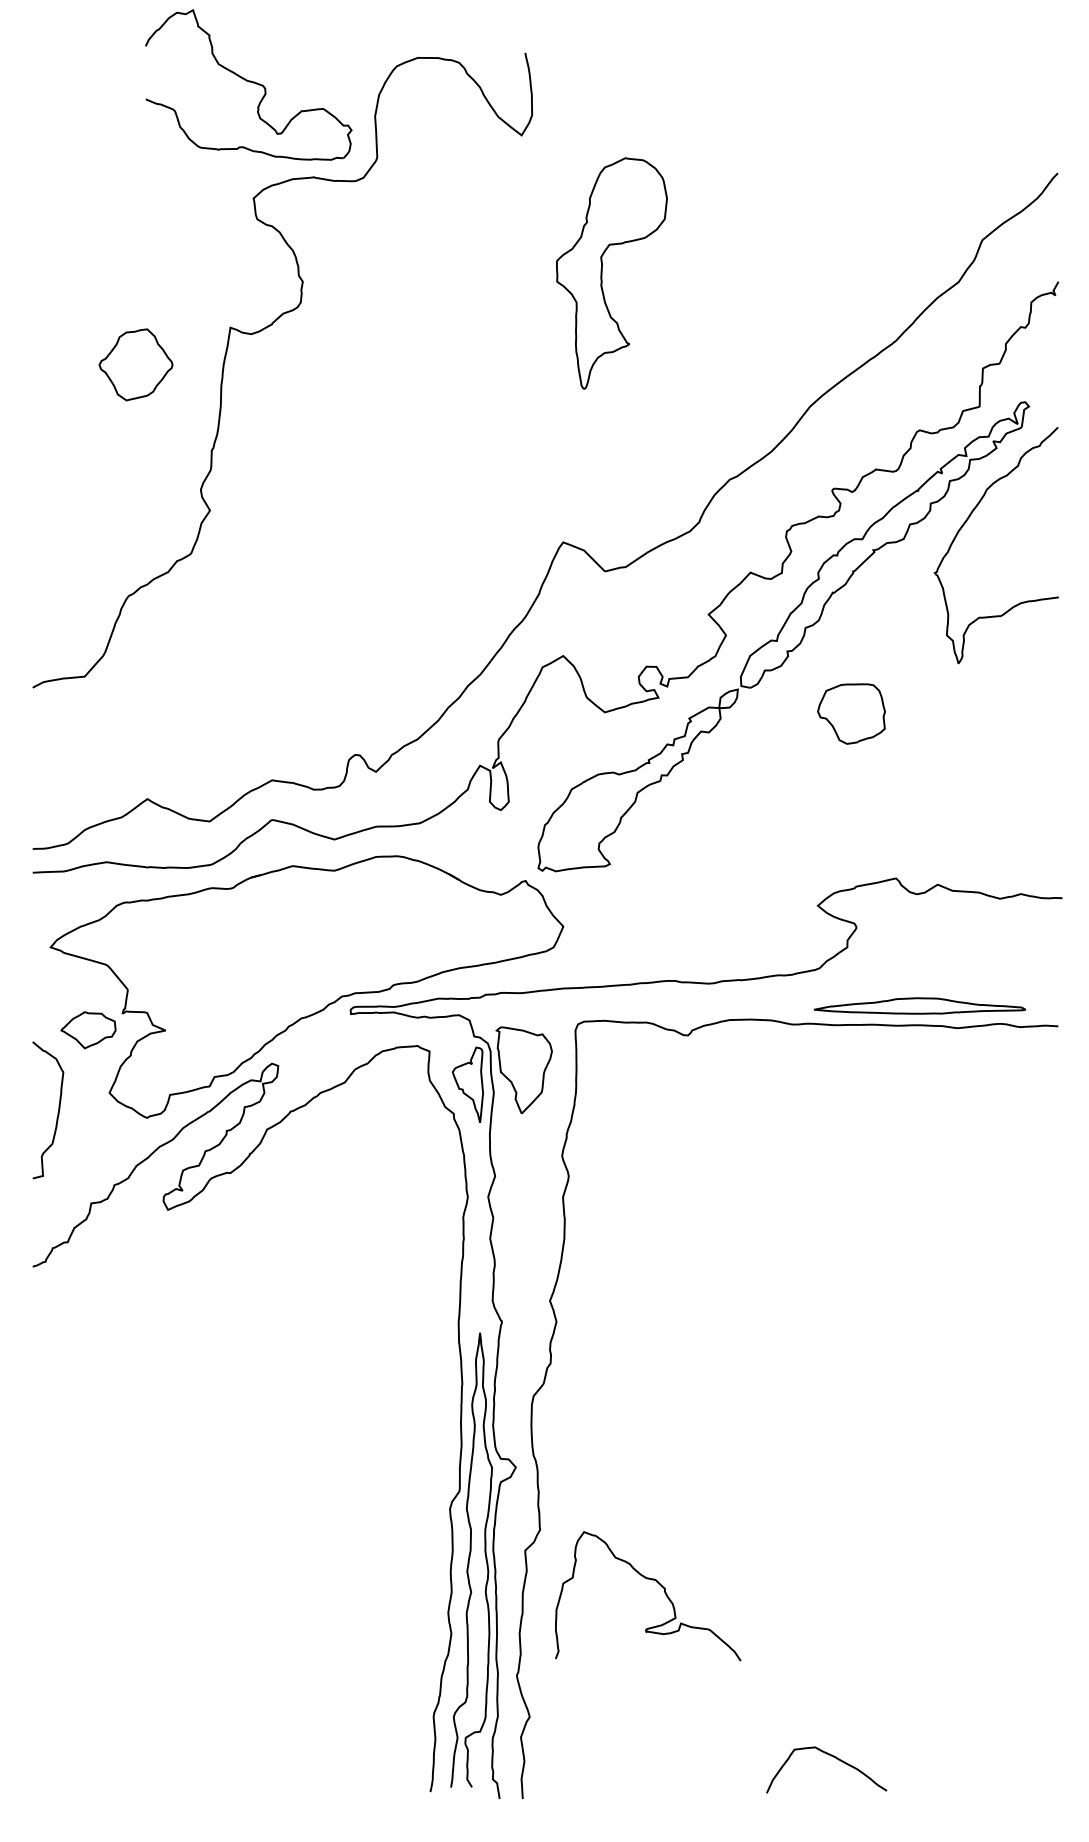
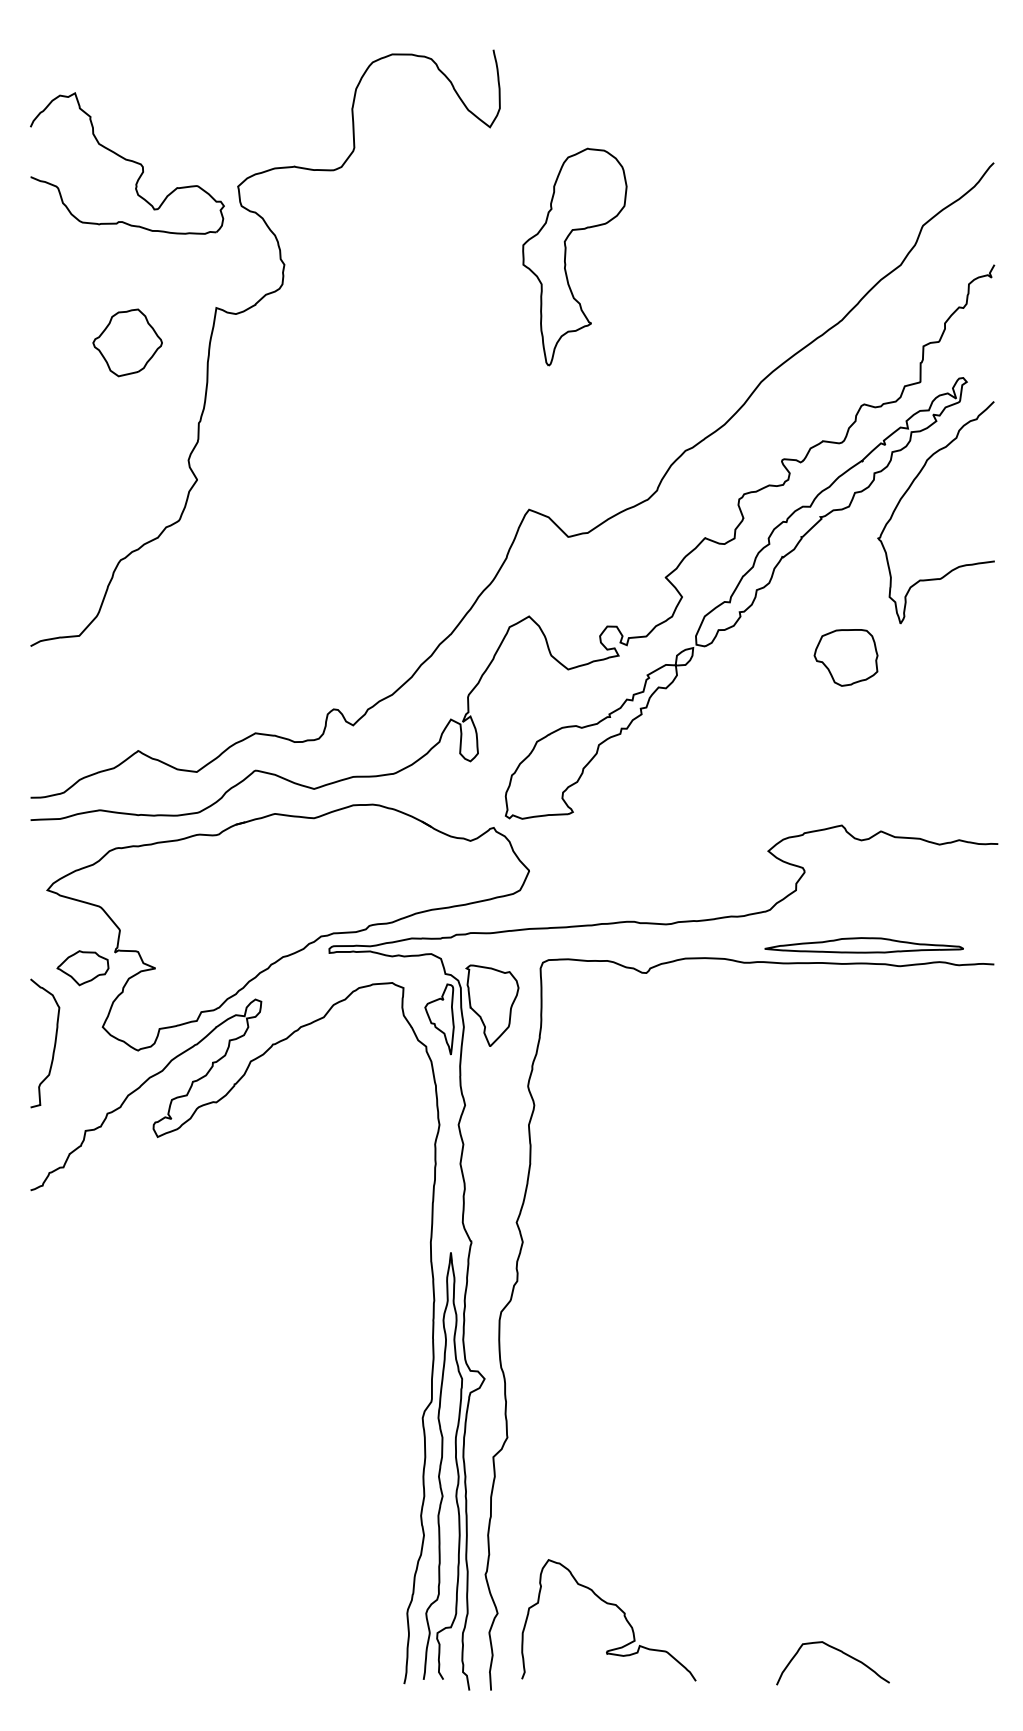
part: (248, 84) -> (127, 163), moved
part: (851, 713) -> (846, 657), moved
curve: (659, 1585) -> (619, 1610), moved
curve: (833, 1757) -> (839, 1651), moved

